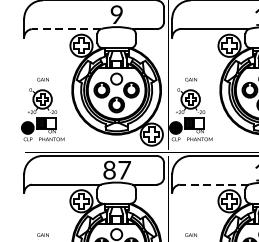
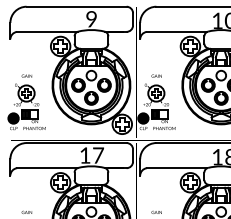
line: (65, 28) -> (46, 31), dashed -> solid
text: (108, 170) -> (84, 155), 87 -> 17
line: (213, 185) -> (176, 168), dashed -> solid

